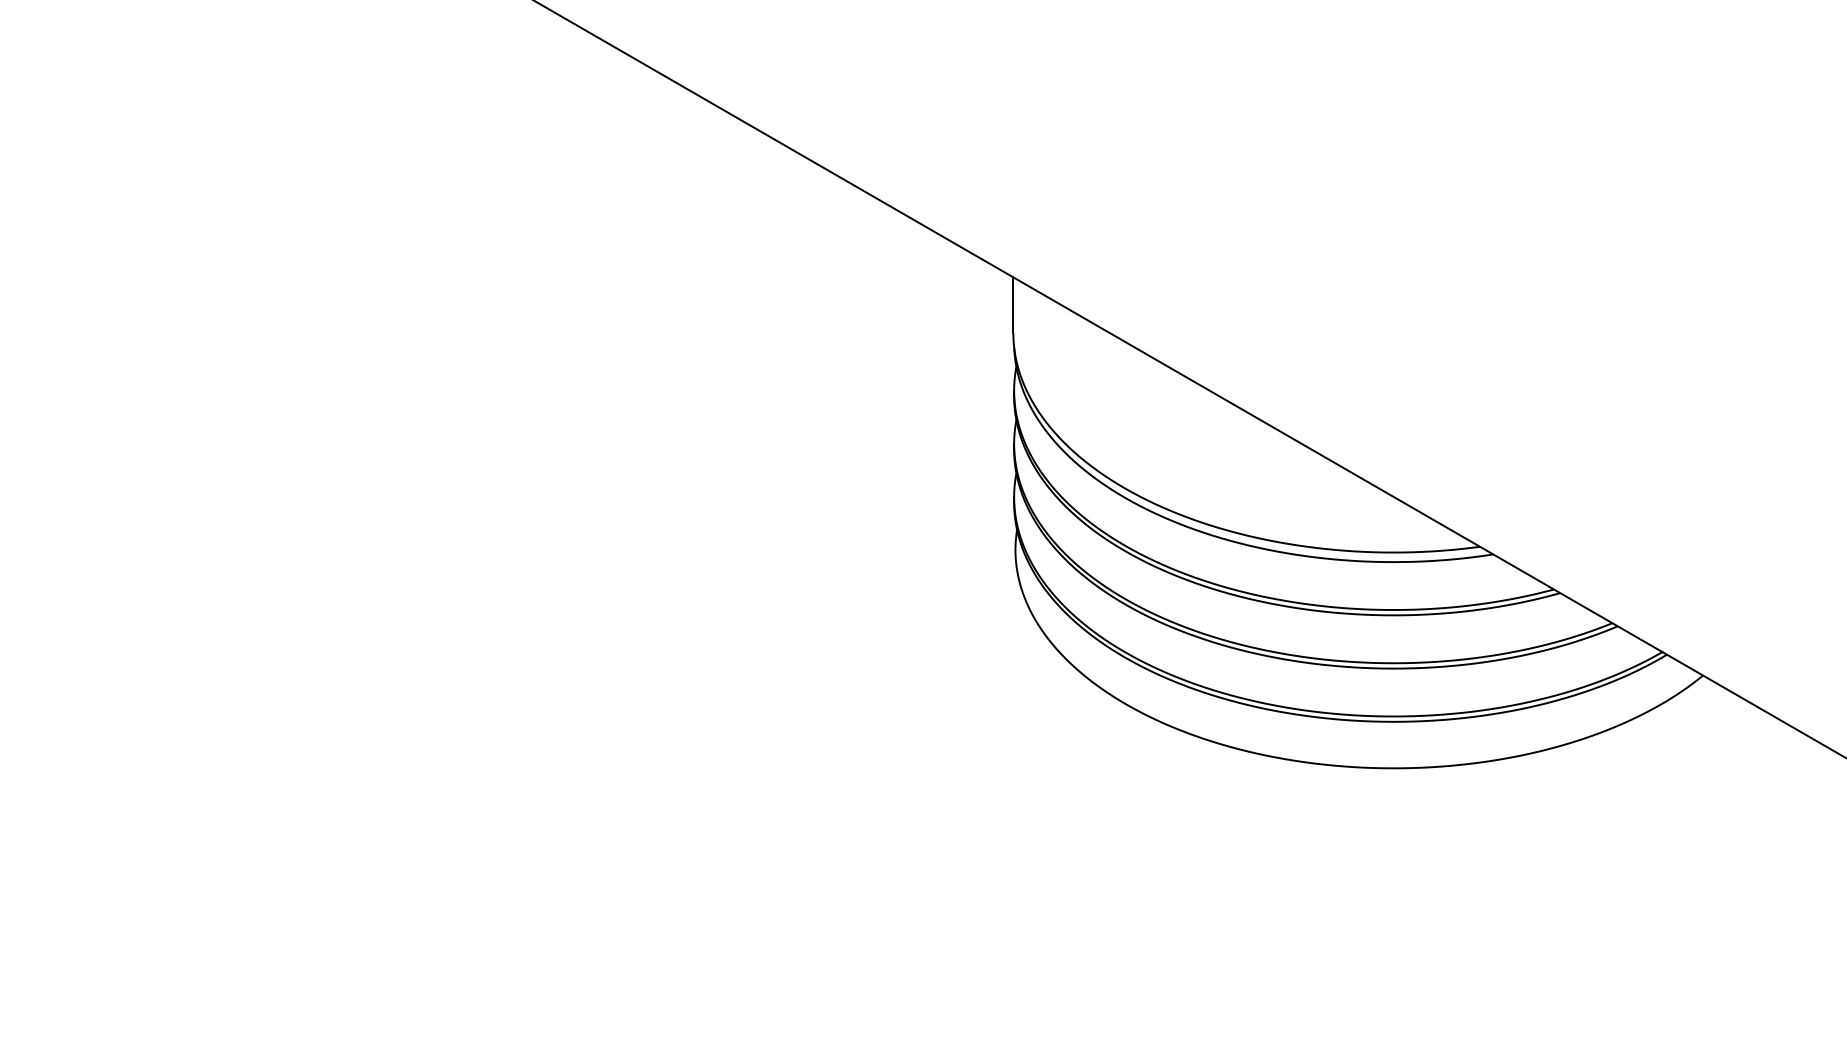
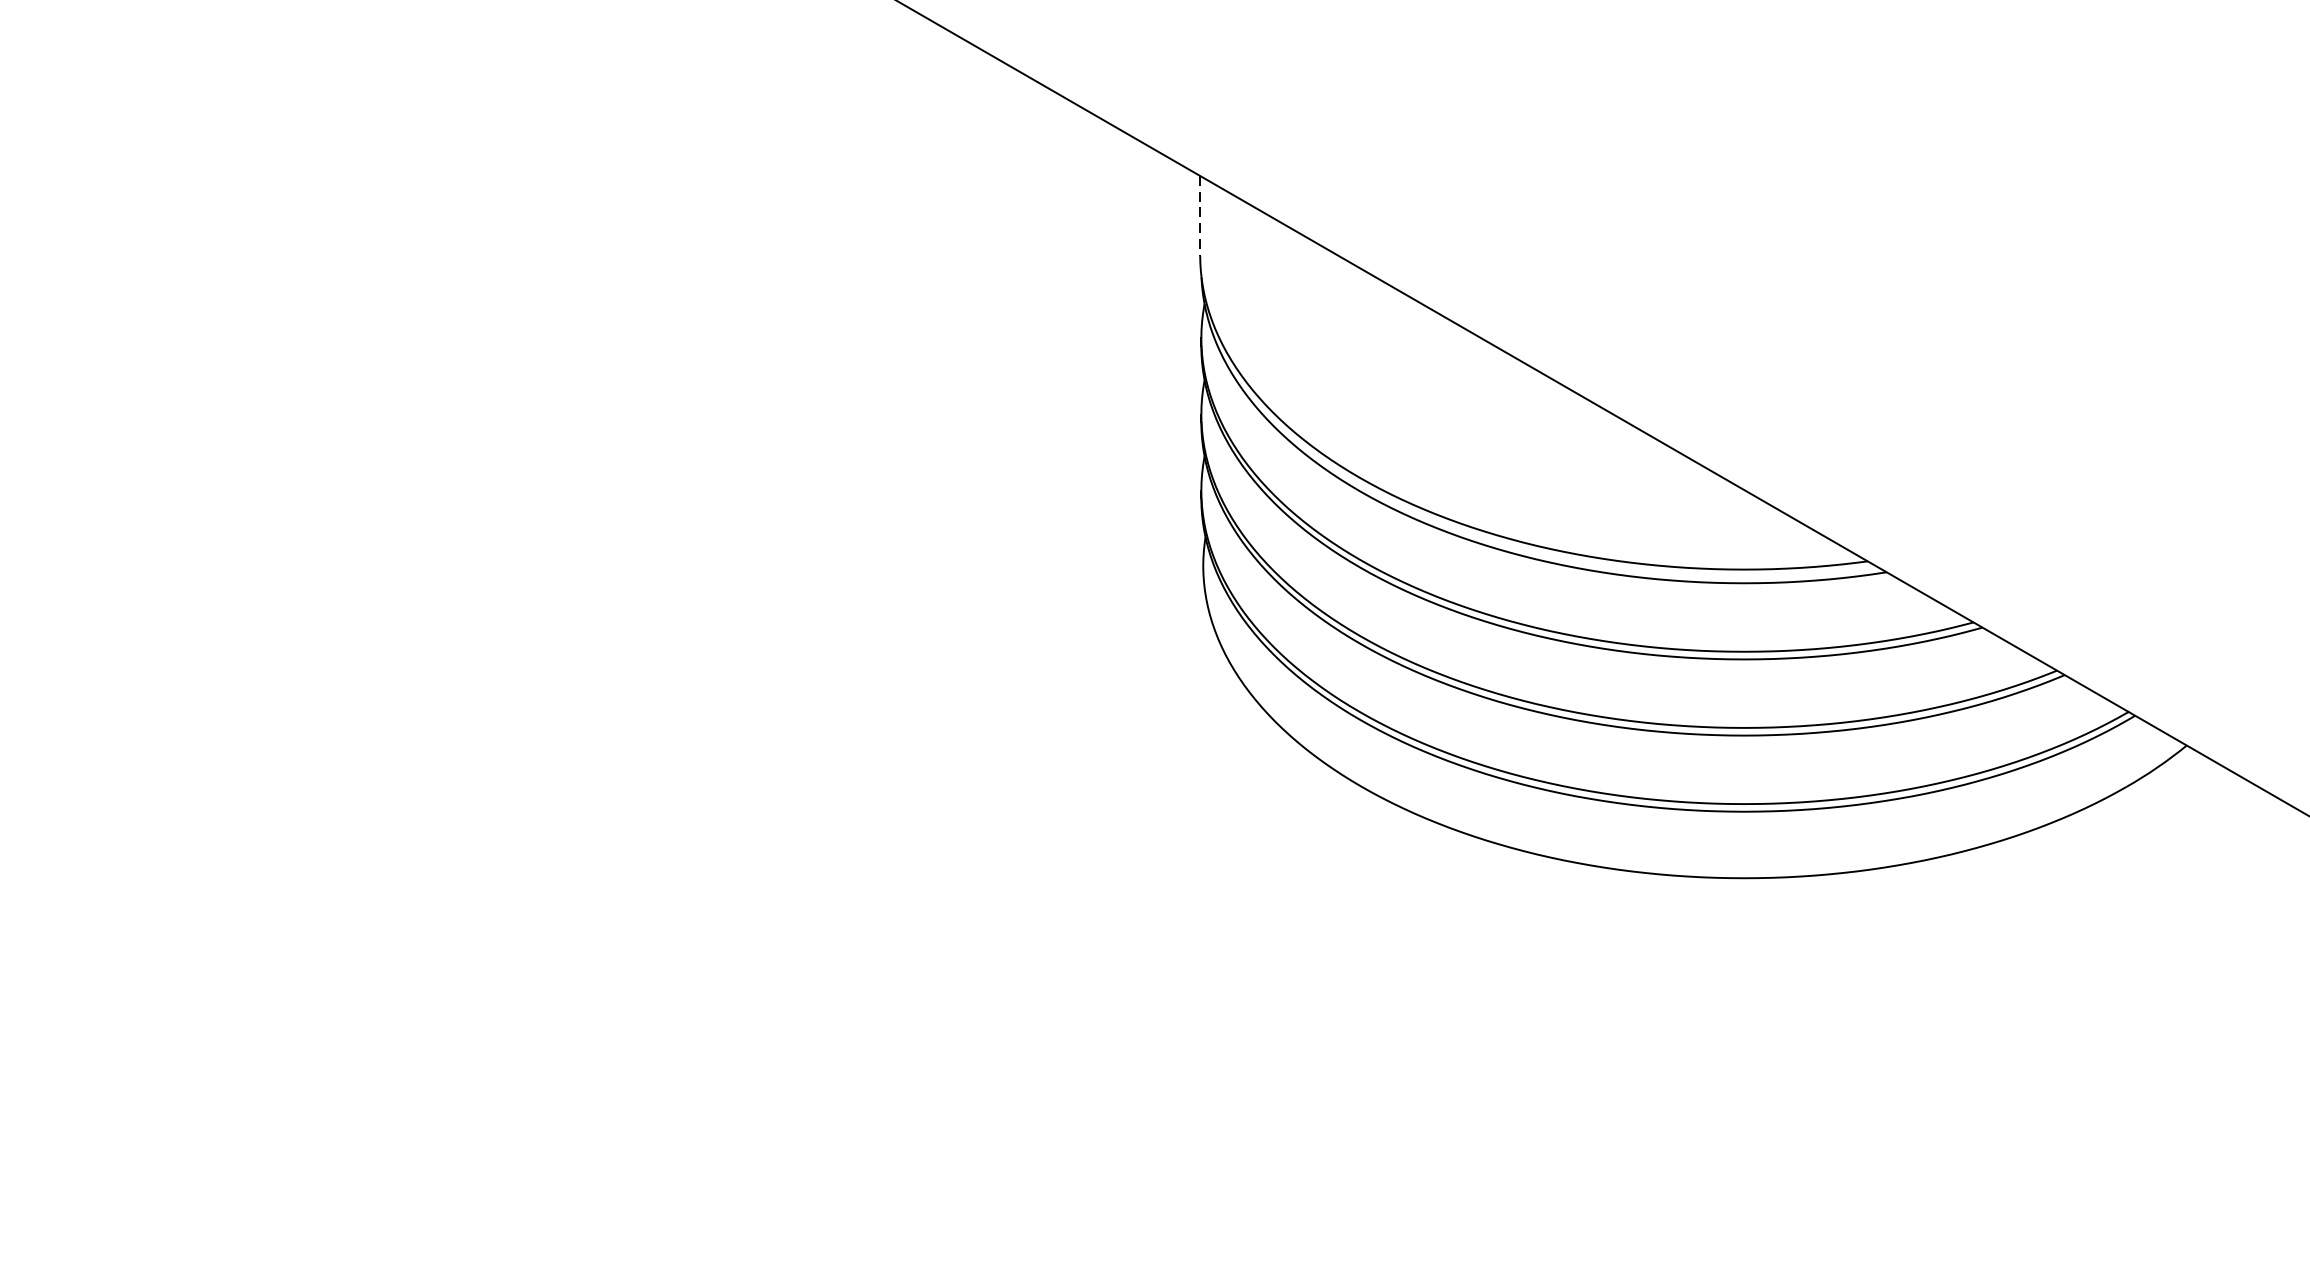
line: (1013, 305) -> (1200, 216), solid -> dashed

